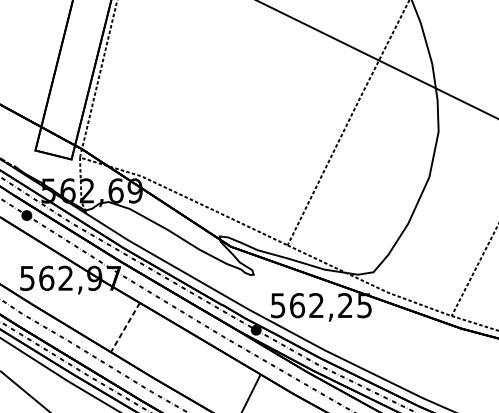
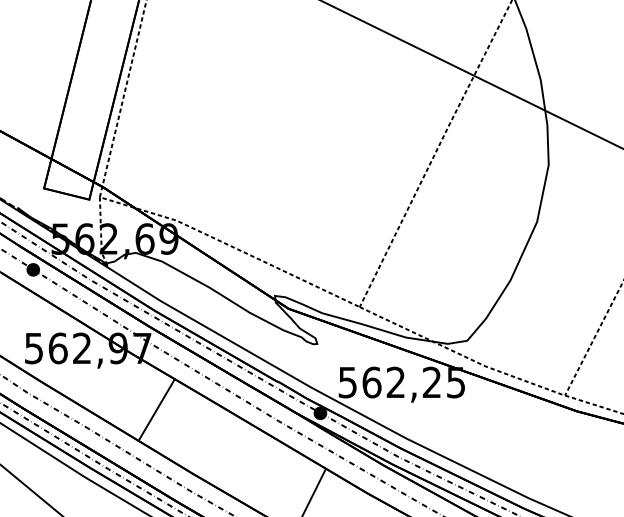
line: (125, 327) -> (156, 410), dashed -> solid

